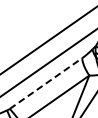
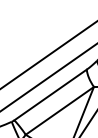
line: (45, 83) -> (50, 94), dashed -> solid

